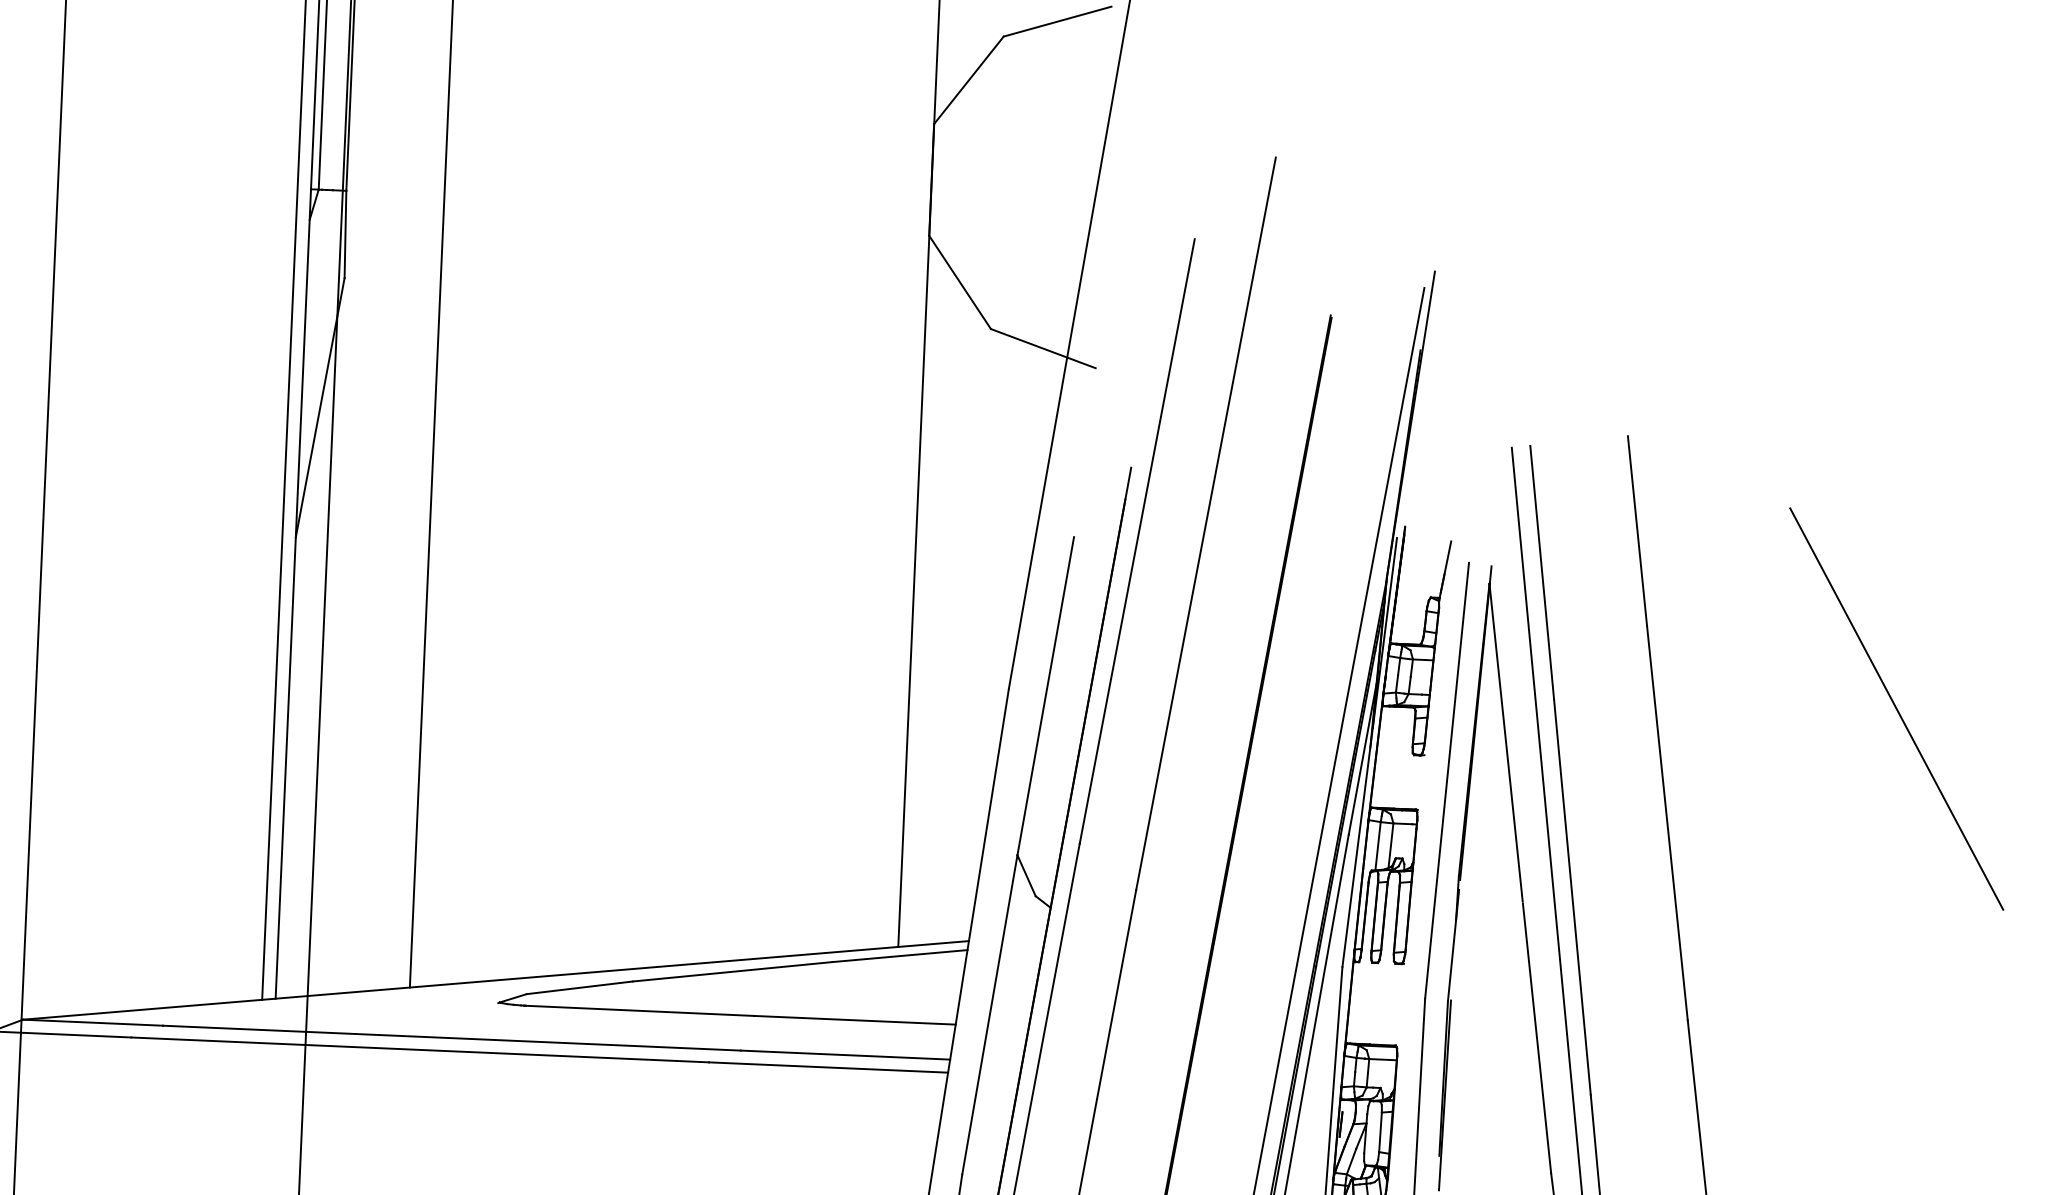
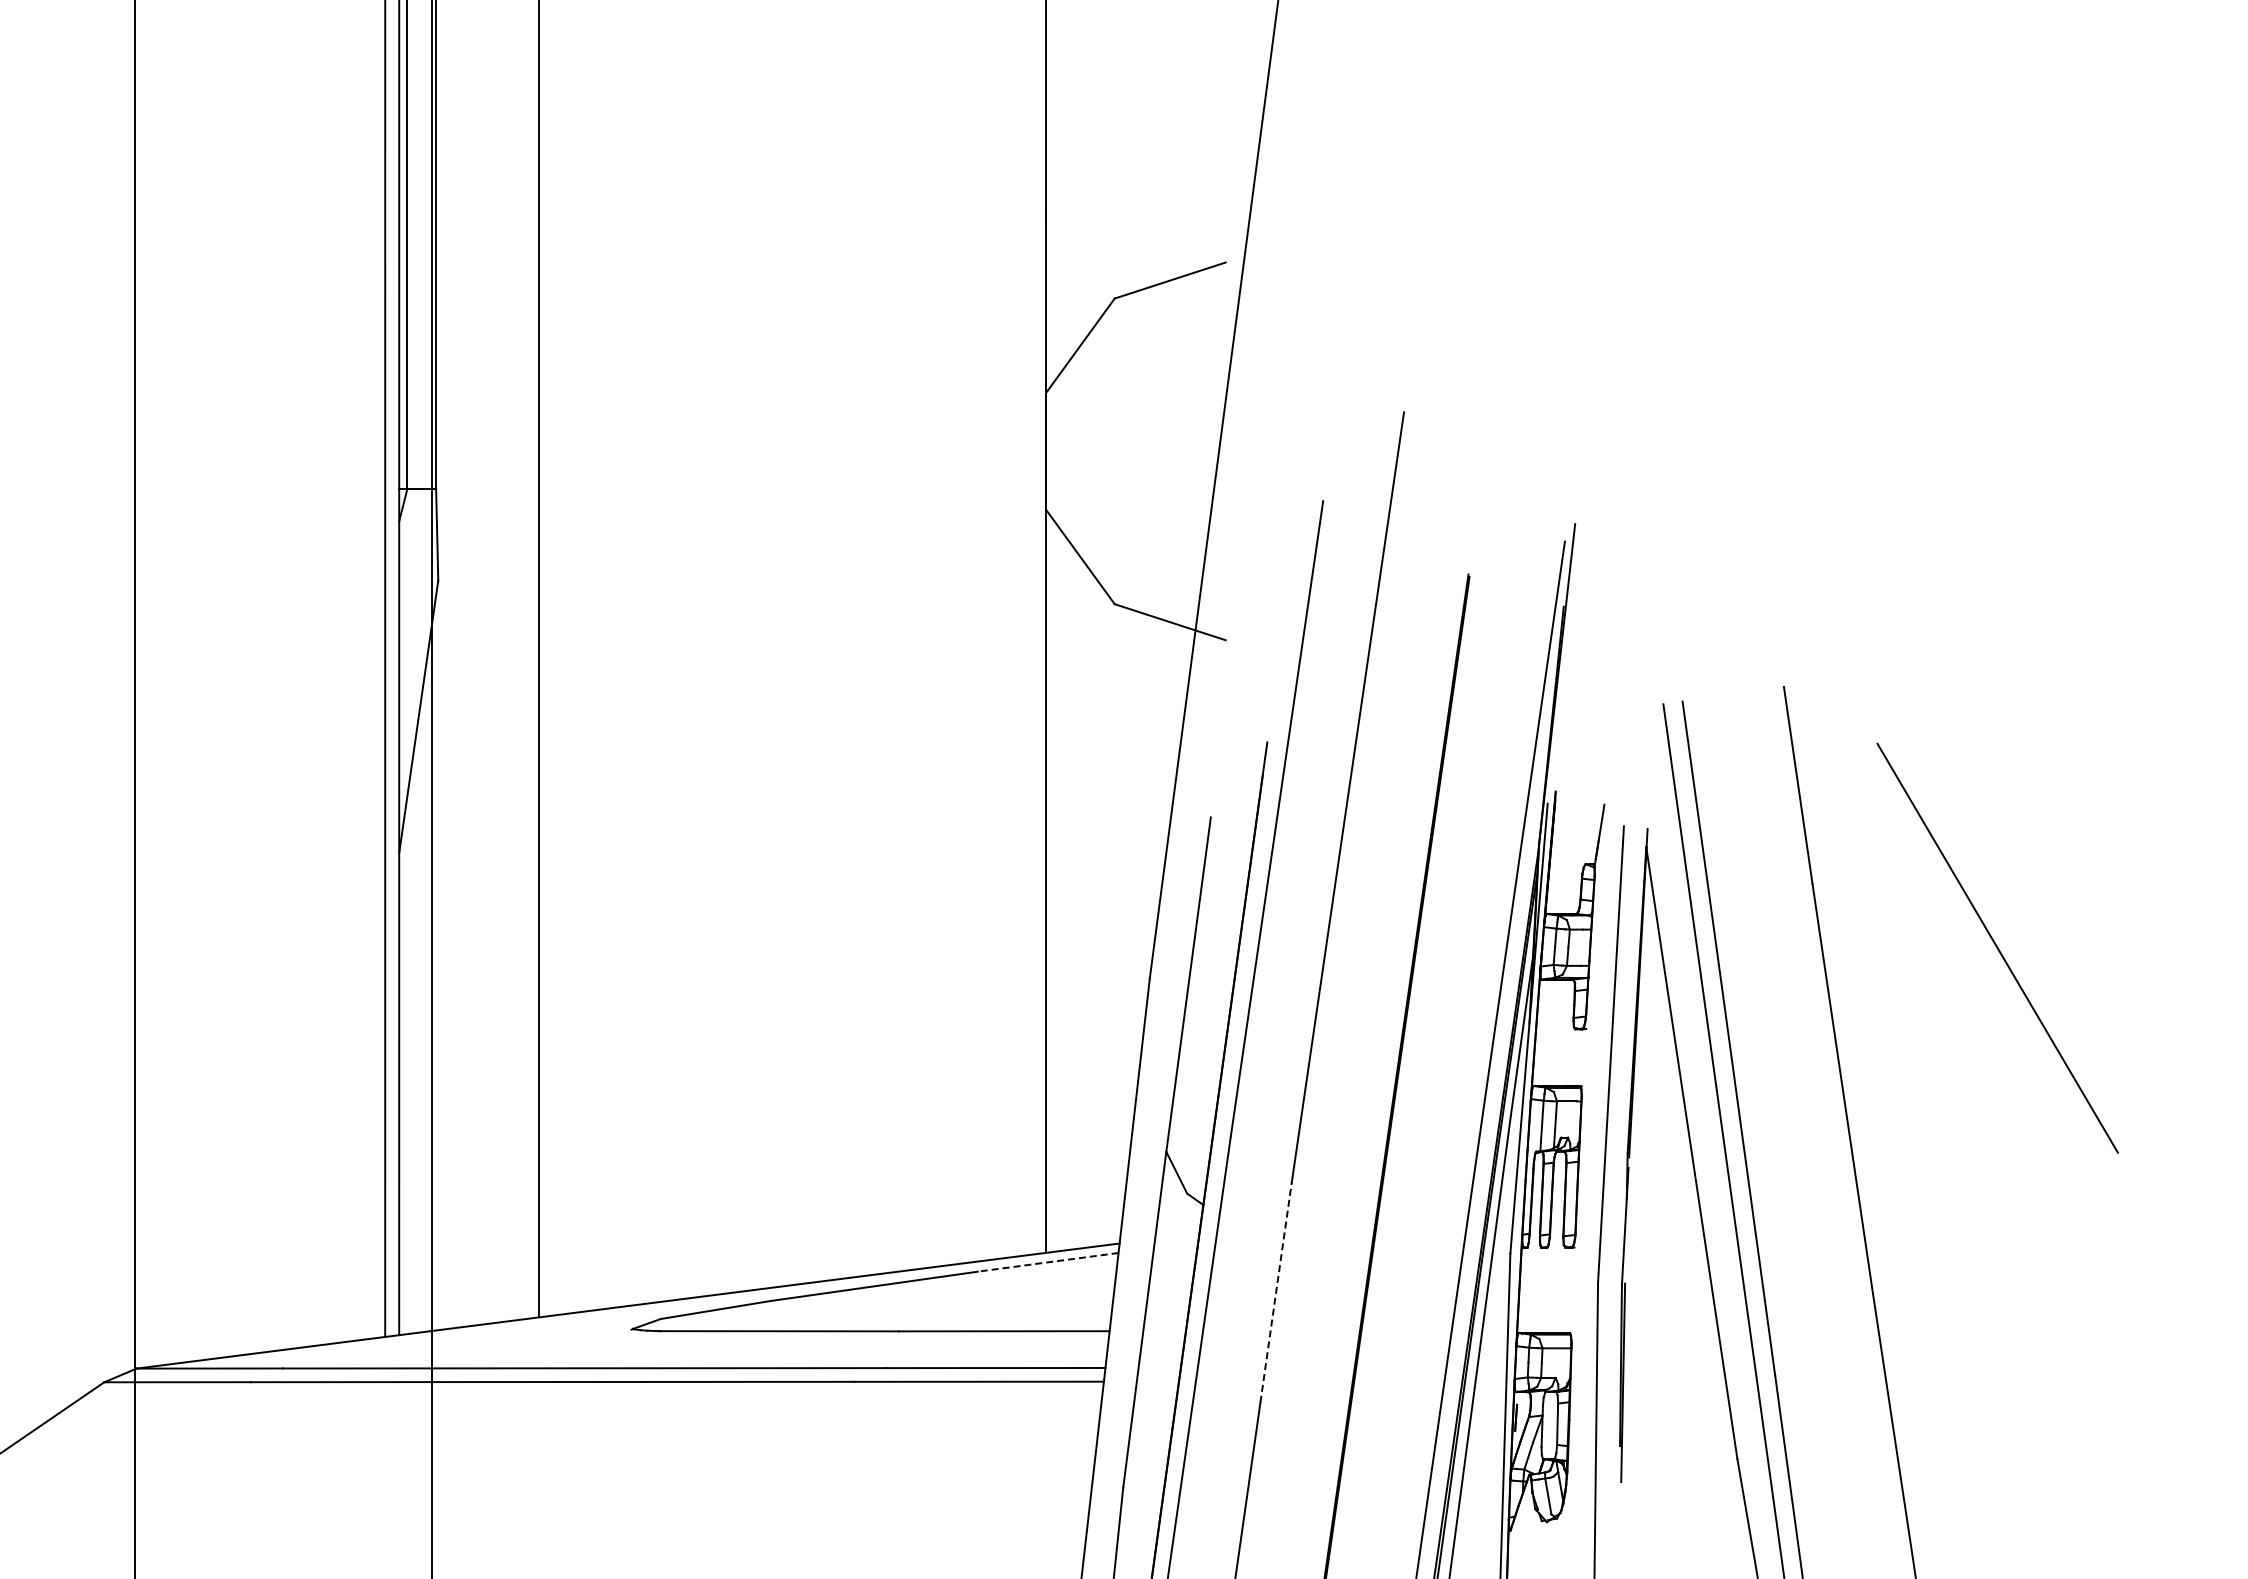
line: (1896, 708) -> (1997, 947), moved
line: (900, 956) -> (1048, 1262), solid -> dashed
line: (1117, 994) -> (1276, 1292), solid -> dashed

